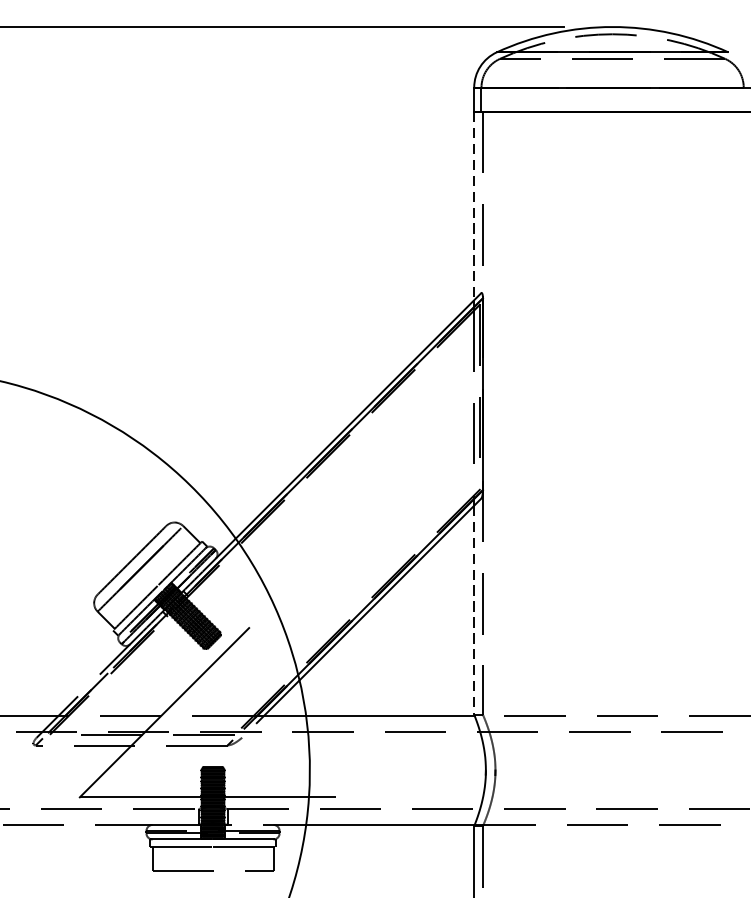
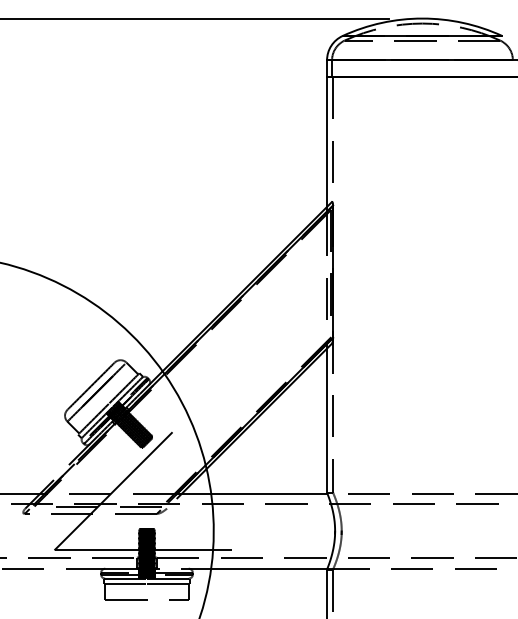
line: (474, 205) -> (327, 141), dashed -> solid
line: (474, 611) -> (327, 421), dashed -> solid

